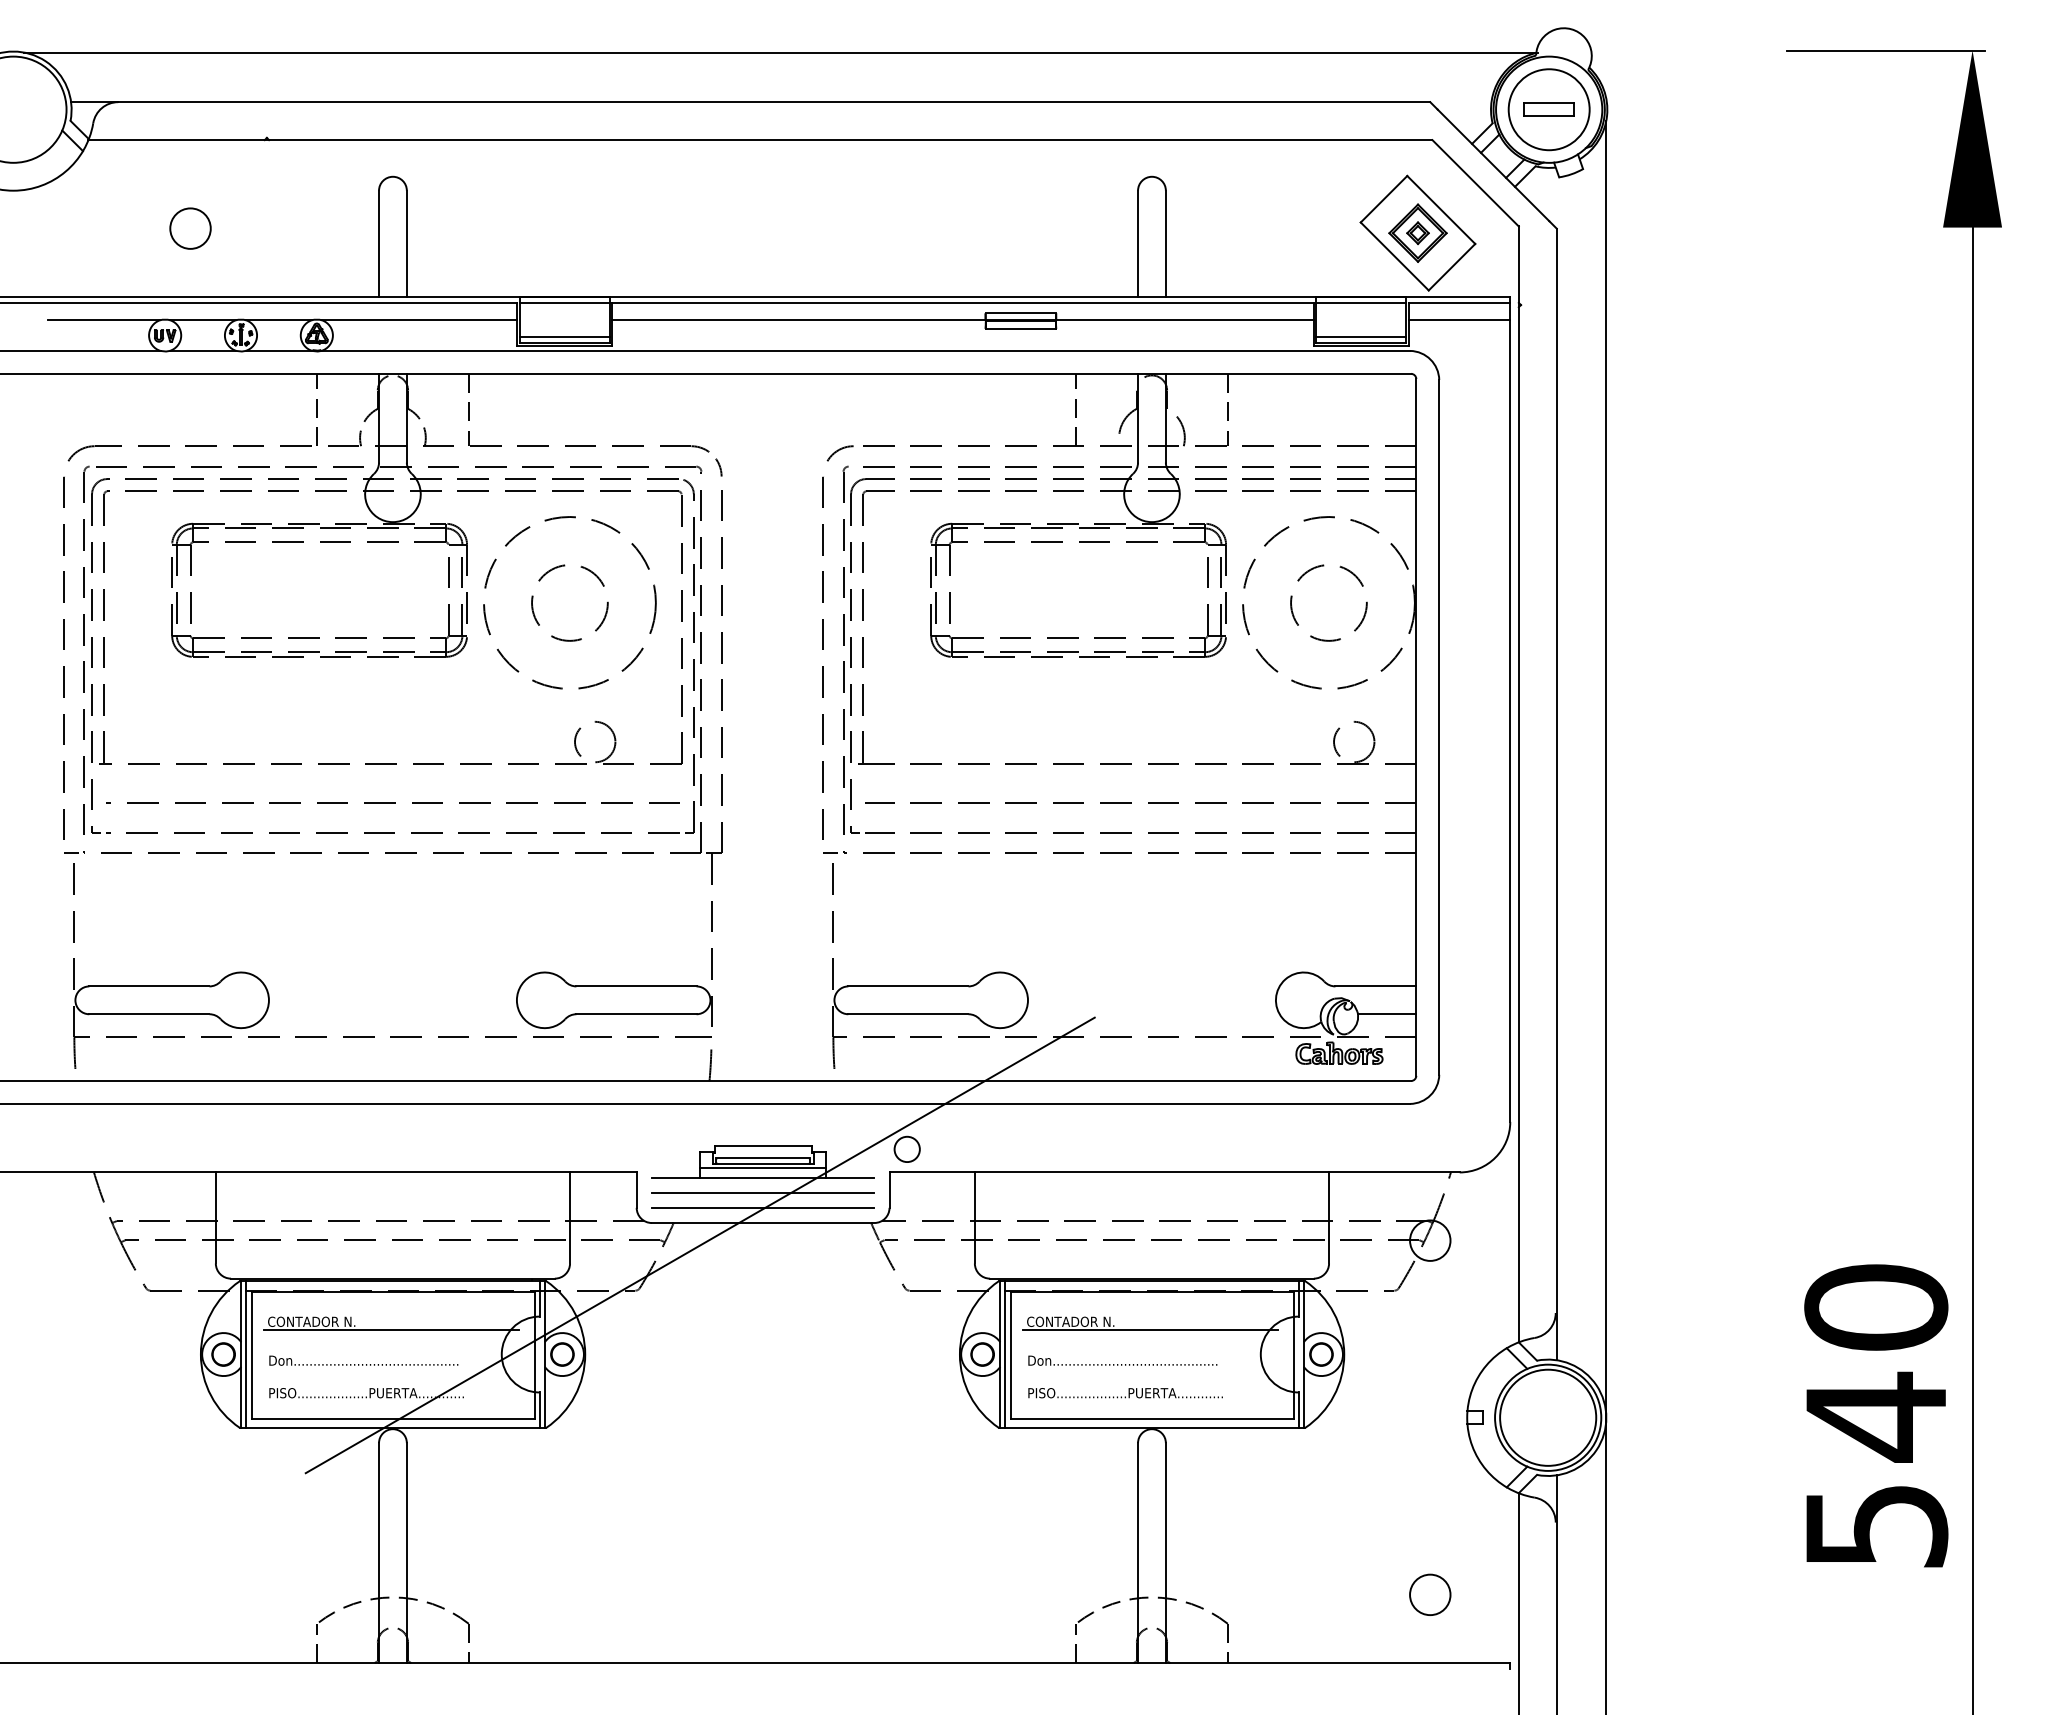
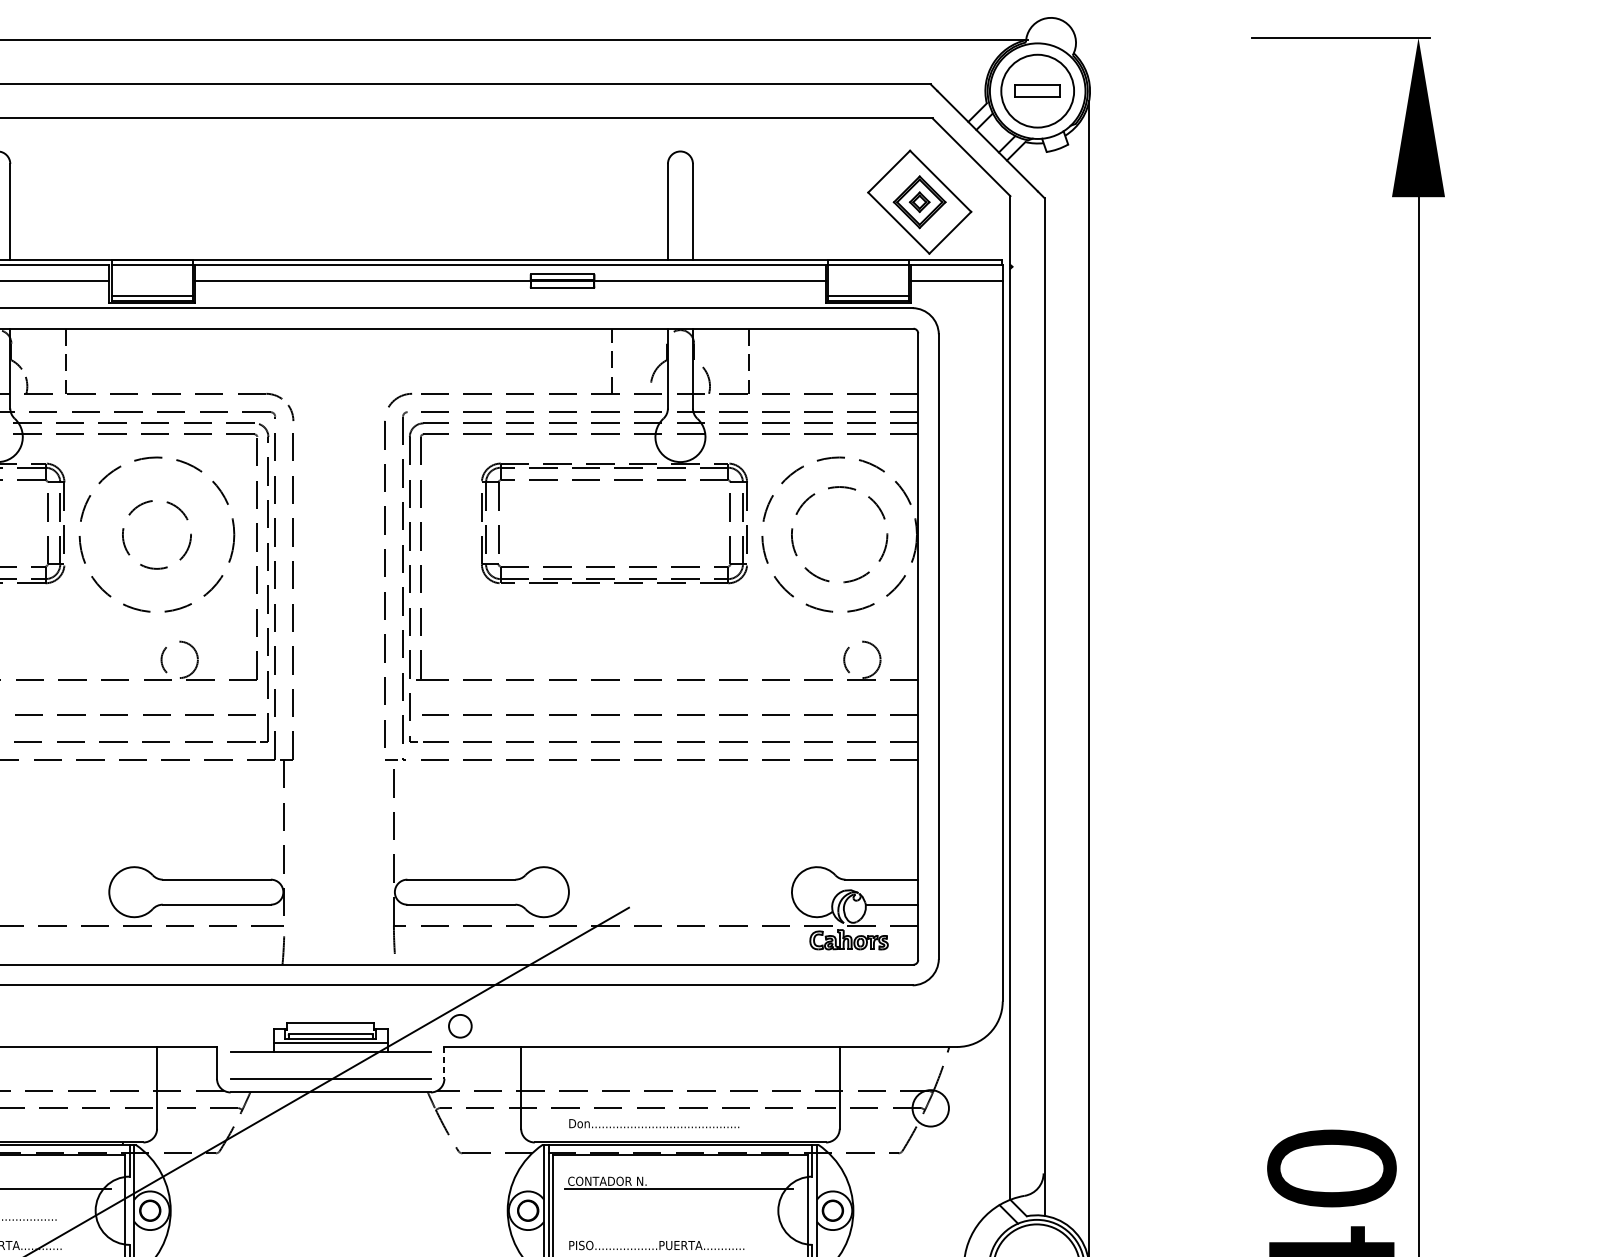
circle: (1328, 602) -> (839, 534), size x1.4
line: (889, 1190) -> (444, 1063), solid -> dashed
line: (762, 1192) -> (330, 1065), removed
text: (1122, 1360) -> (653, 1123), moved

